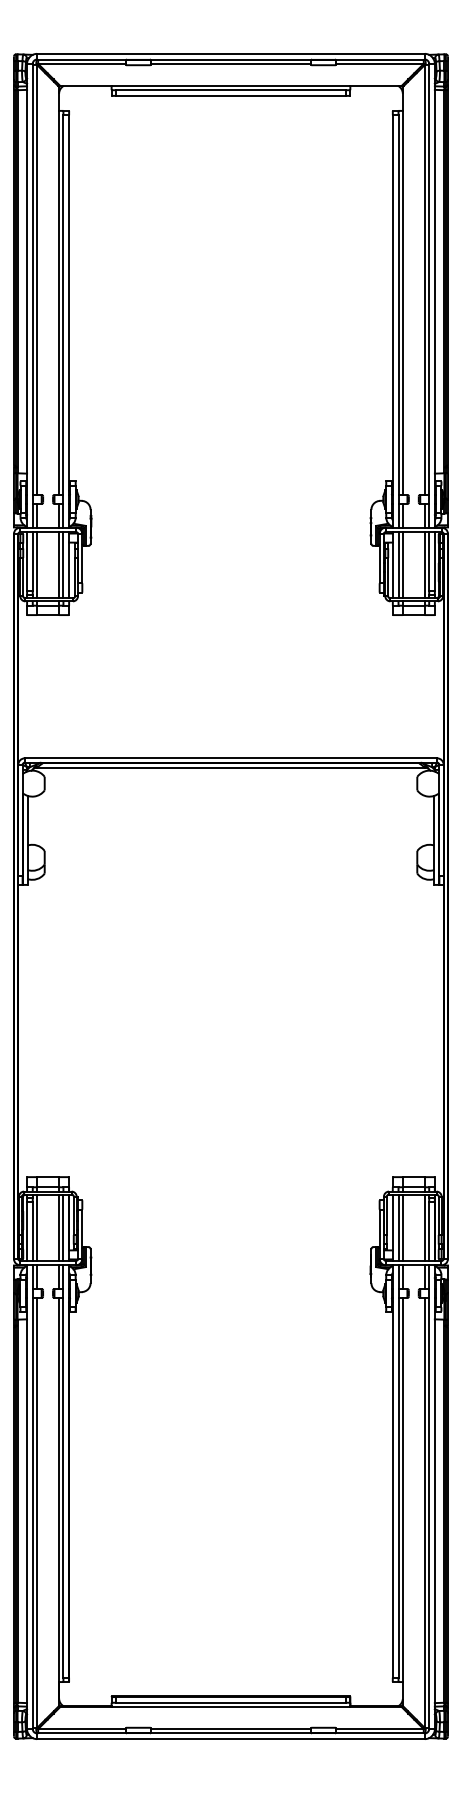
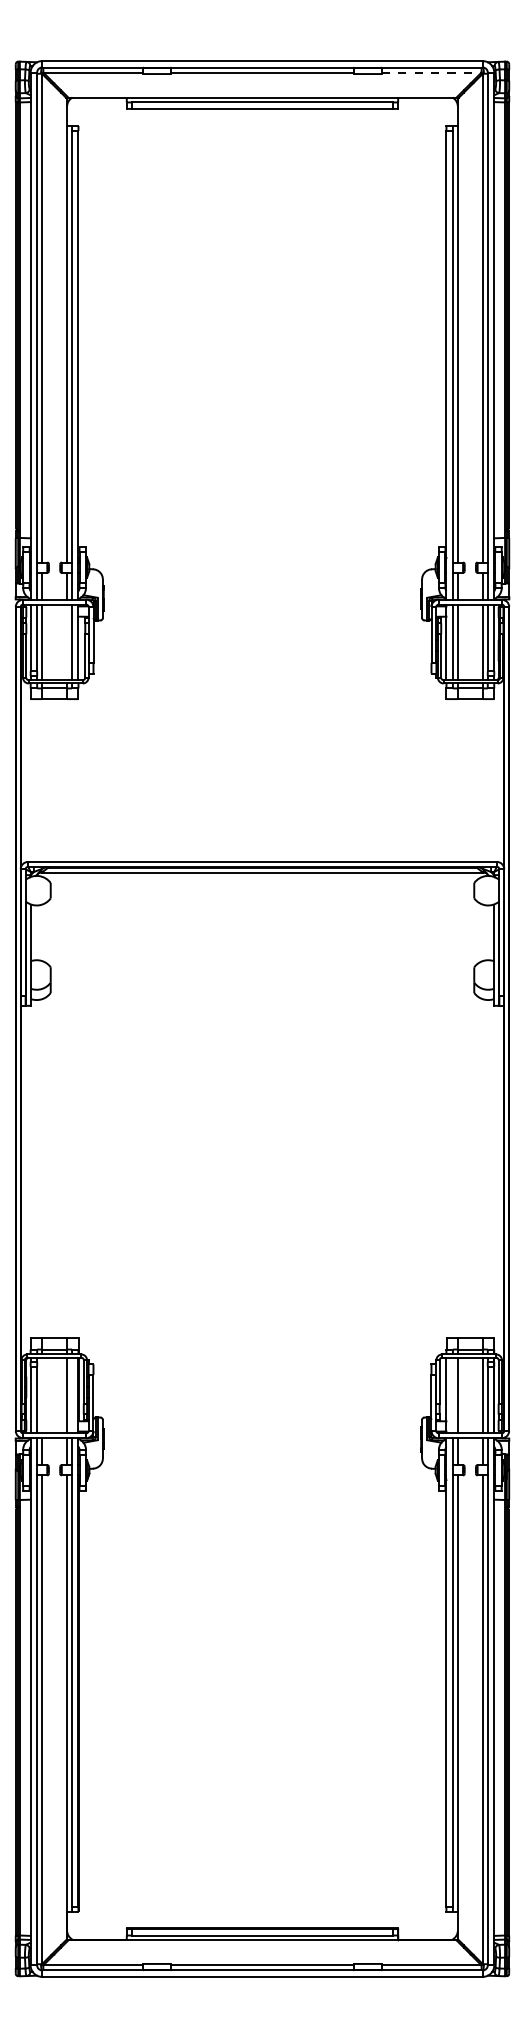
line: (379, 63) -> (431, 72), solid -> dashed
line: (59, 565) -> (67, 642), removed
line: (37, 1227) -> (42, 1395), removed
line: (63, 1227) -> (72, 1395), removed
line: (398, 1227) -> (452, 1395), removed

